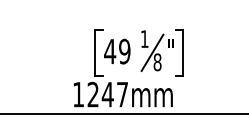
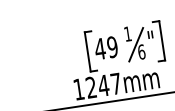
text: (157, 62) -> (141, 52), 8 -> 6

